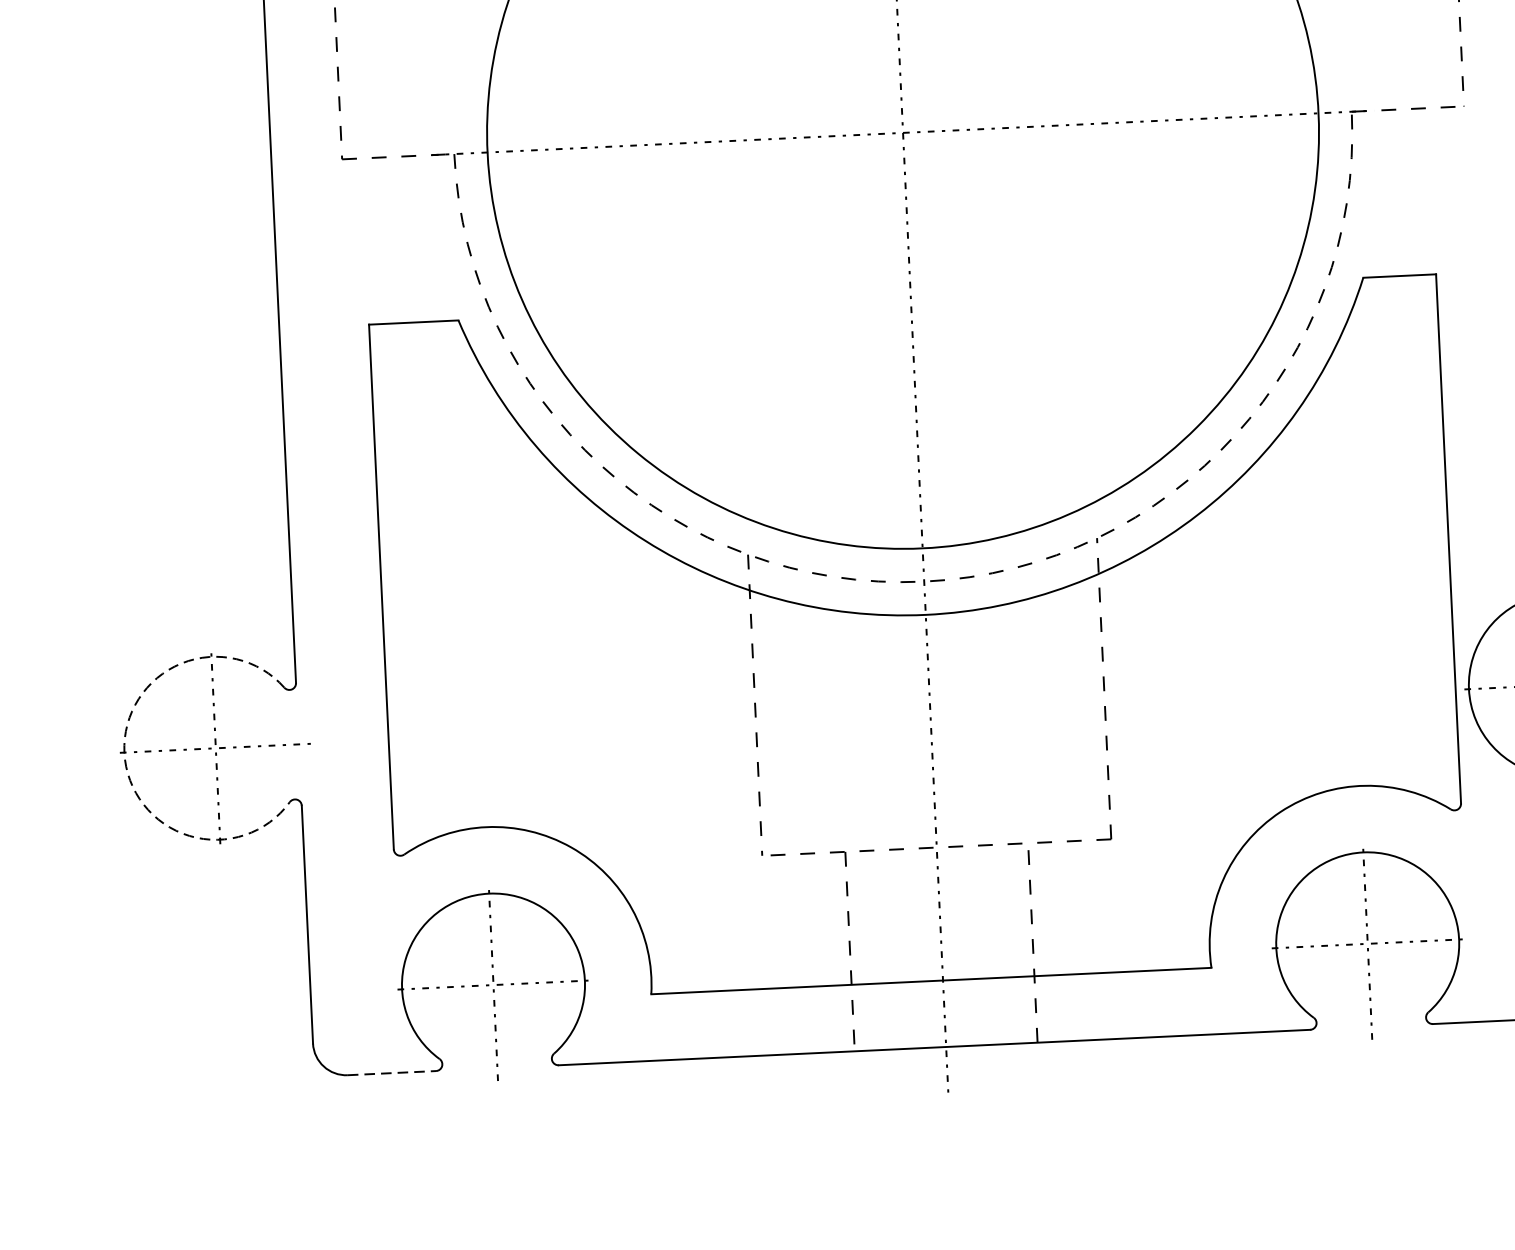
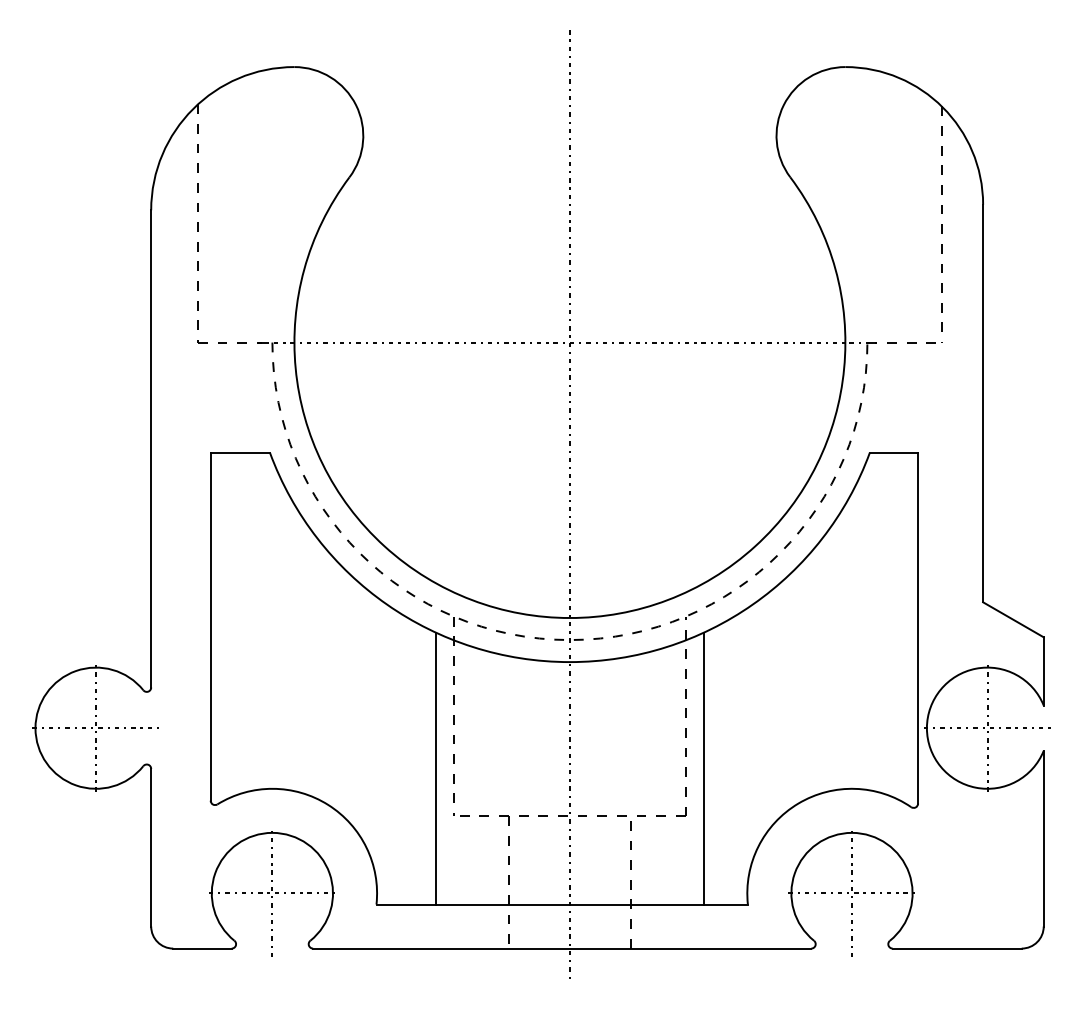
arc: (124, 753) -> (35, 728), dashed -> solid
line: (1134, 765) -> (703, 768), added
line: (732, 784) -> (436, 768), added
line: (391, 1073) -> (202, 948), dashed -> solid

